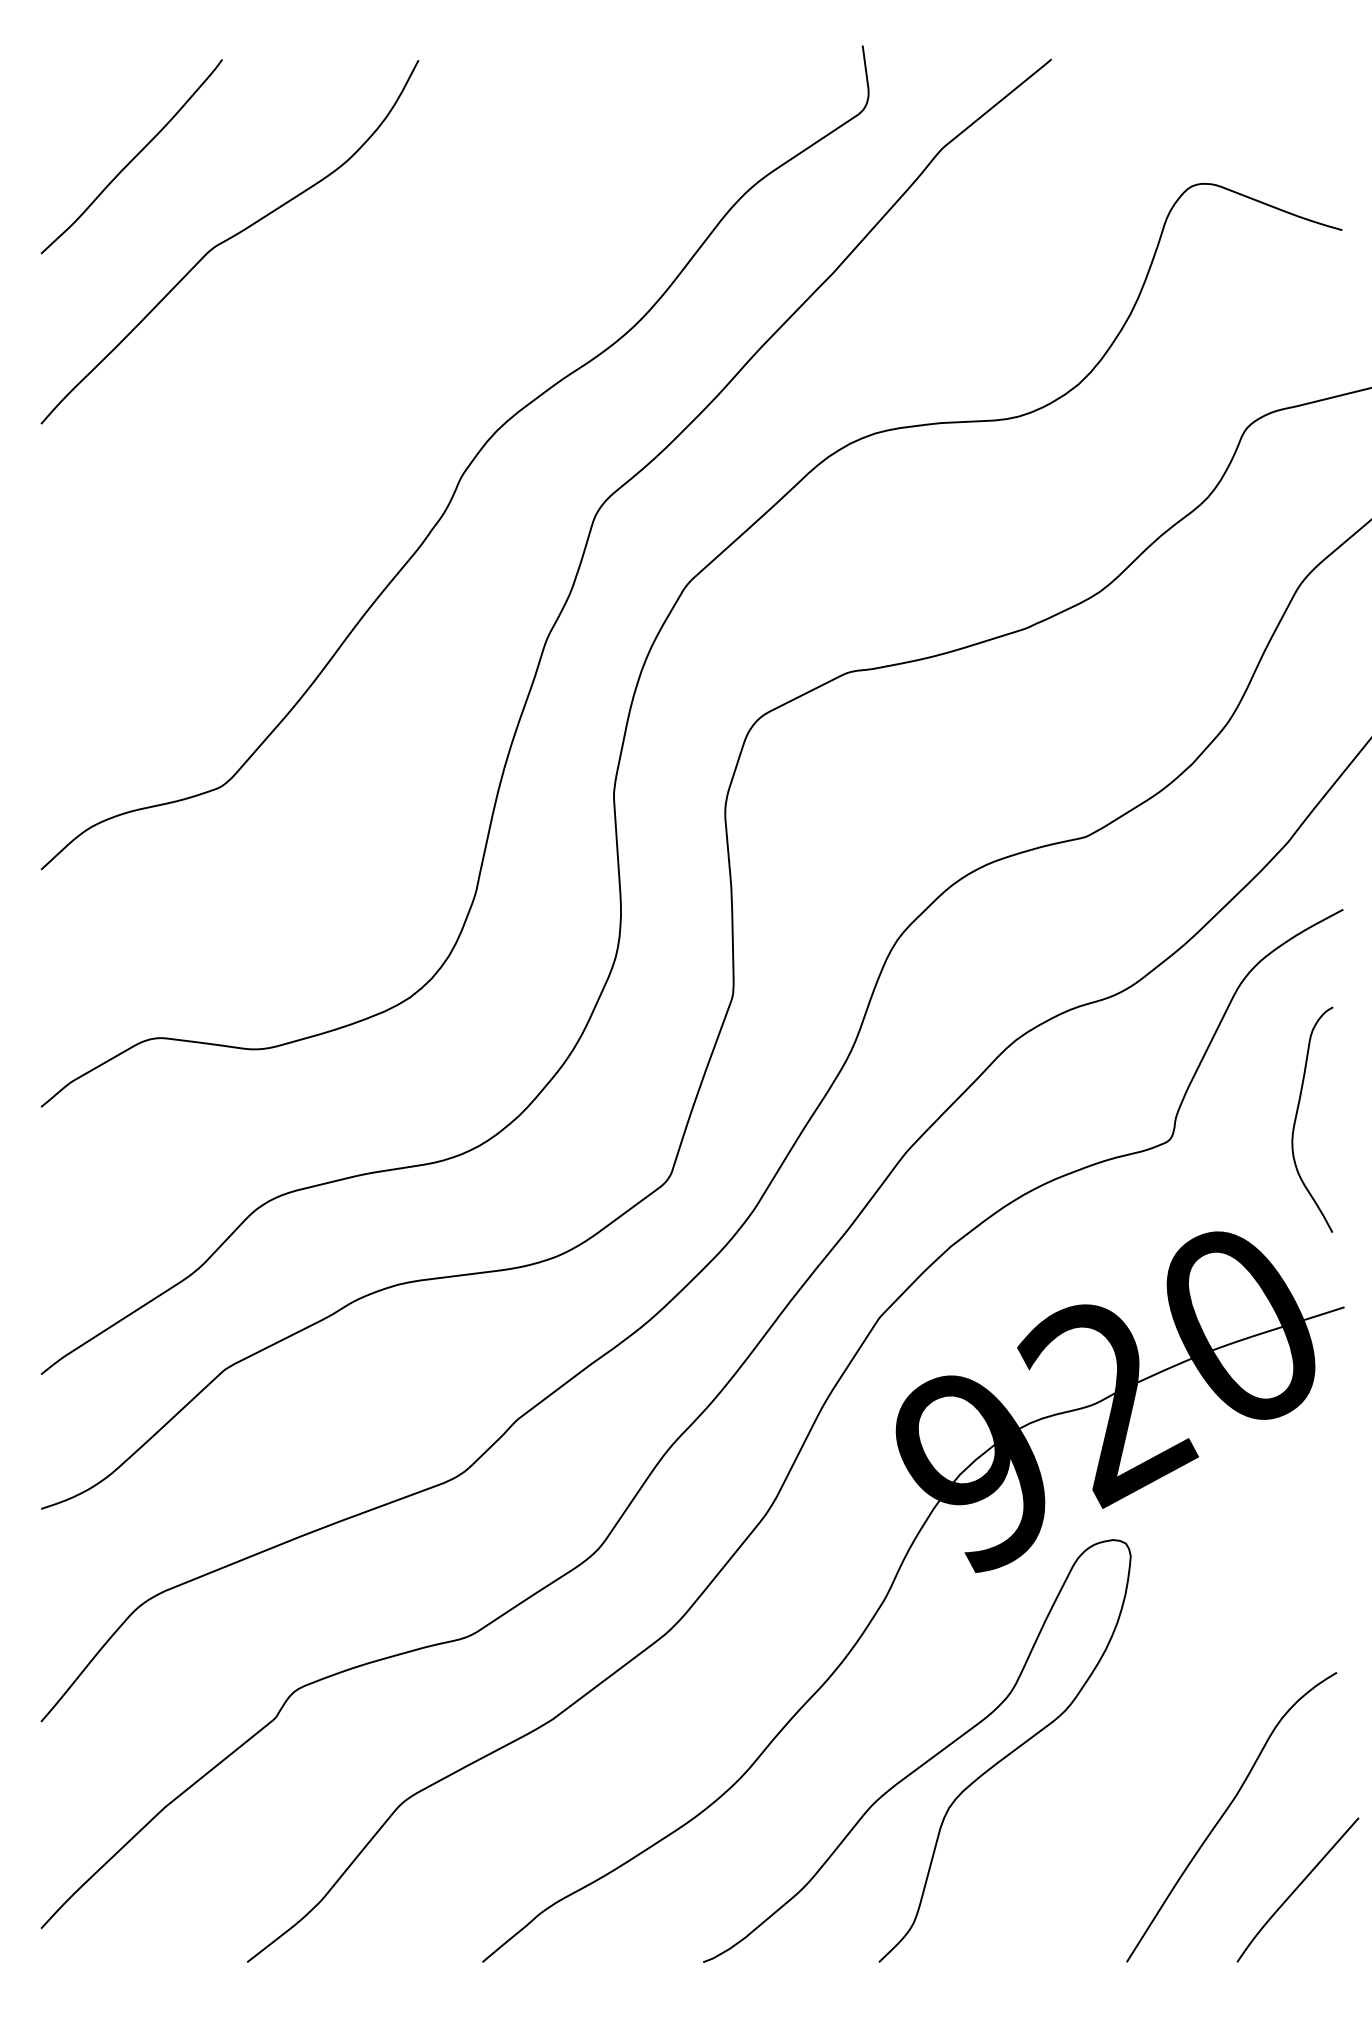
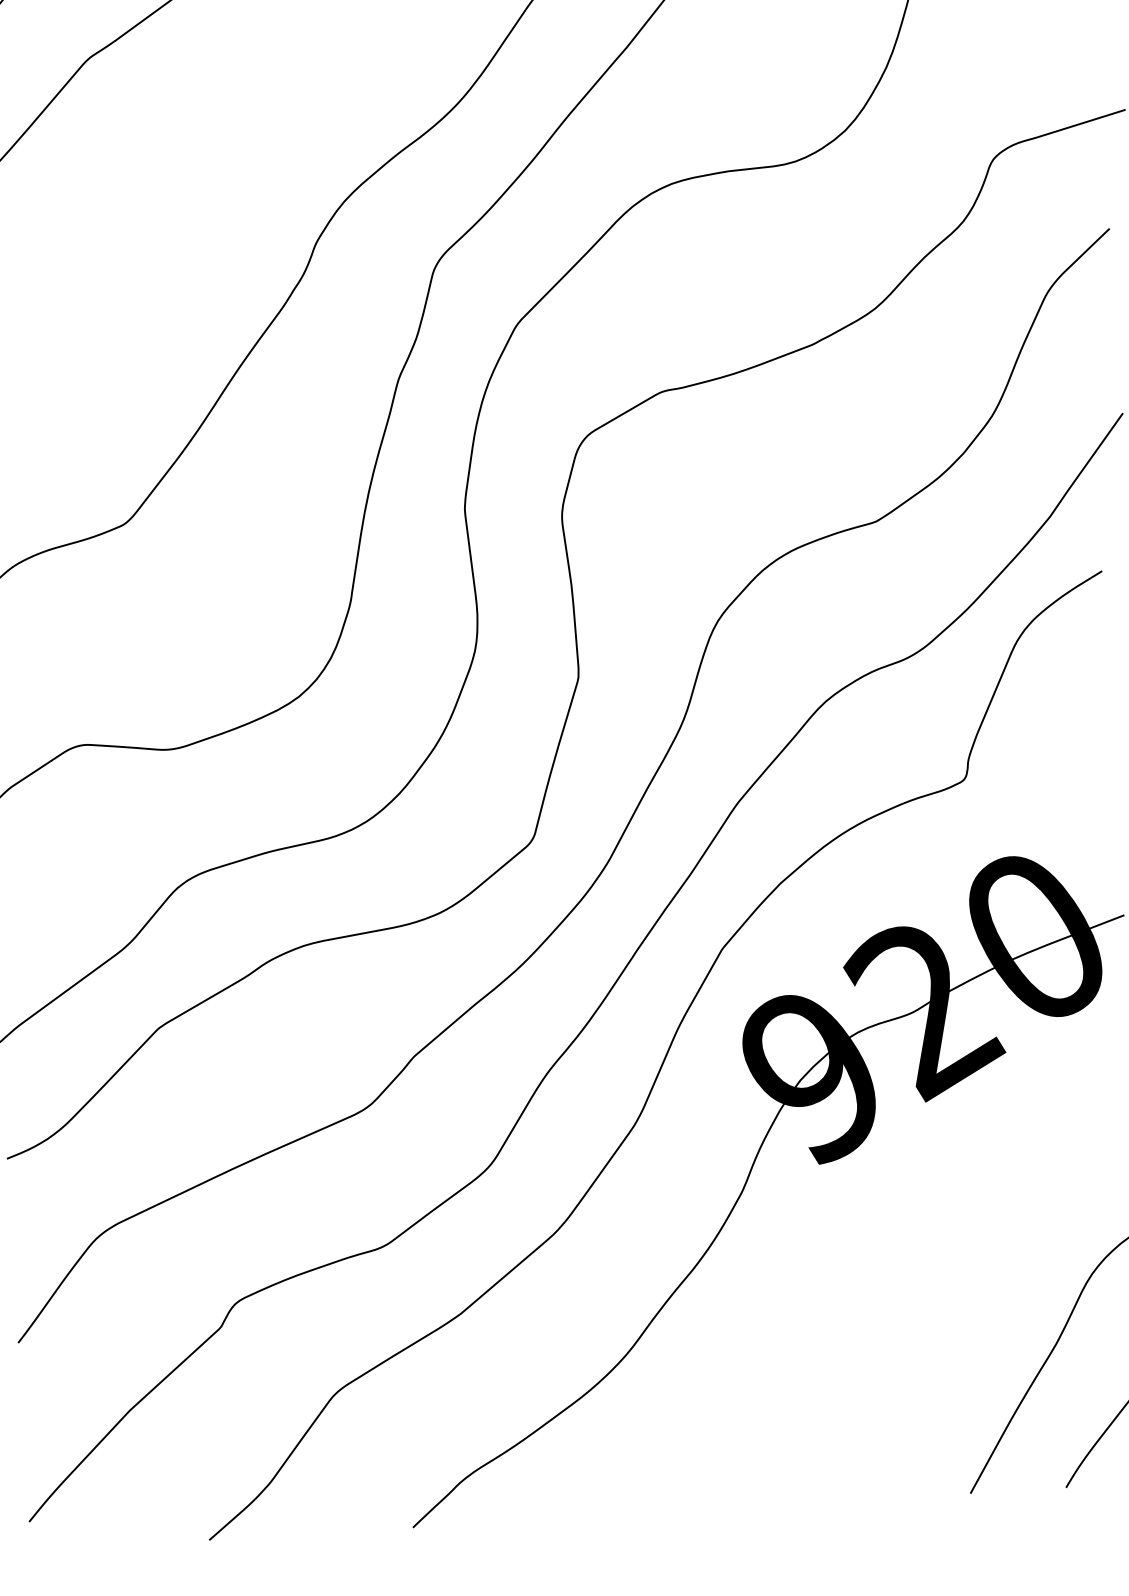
curve: (1297, 1115) -> (1073, 751), removed
curve: (926, 1760) -> (786, 1329), removed

